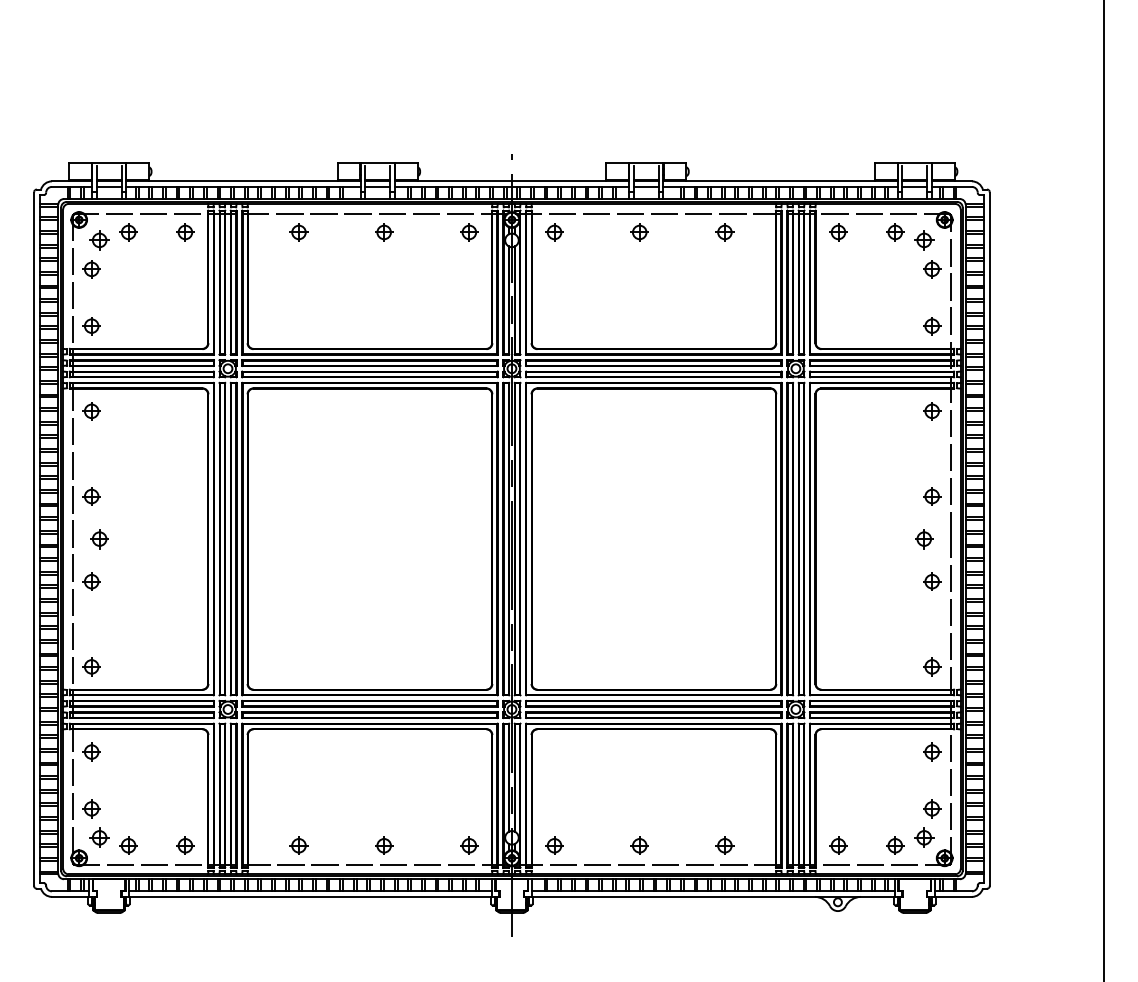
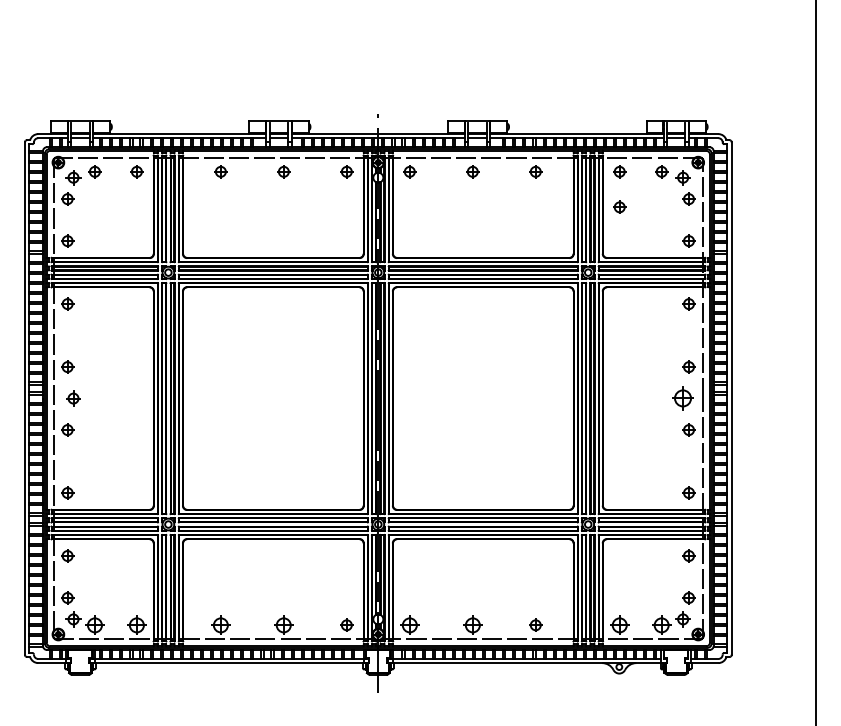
part: (838, 280) -> (619, 207), added
part: (924, 539) -> (683, 398), size x1.6
part: (128, 845) -> (94, 625), size x1.4
part: (185, 845) -> (136, 625), size x1.4
part: (298, 845) -> (220, 625), size x1.4
part: (384, 845) -> (284, 625), size x1.4
part: (554, 845) -> (409, 625), size x1.4
part: (639, 845) -> (472, 625), size x1.4
part: (838, 845) -> (619, 625), size x1.4
part: (895, 845) -> (661, 625), size x1.4

